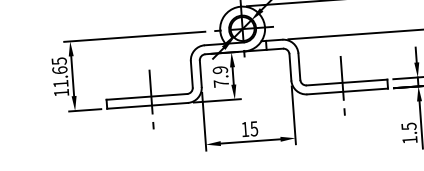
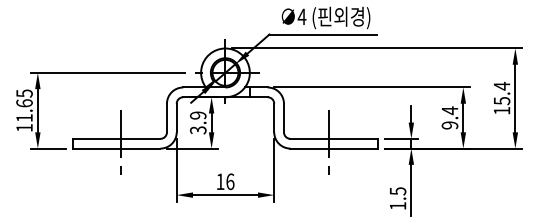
text: (220, 83) -> (197, 130), 7.9 -> 3.9
text: (254, 128) -> (230, 181), 15 -> 16

